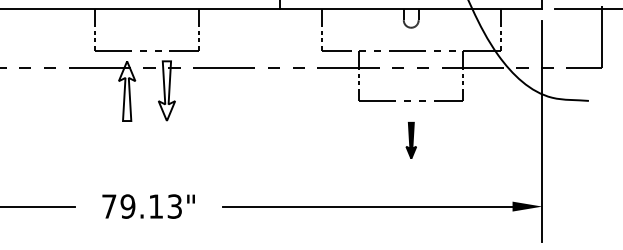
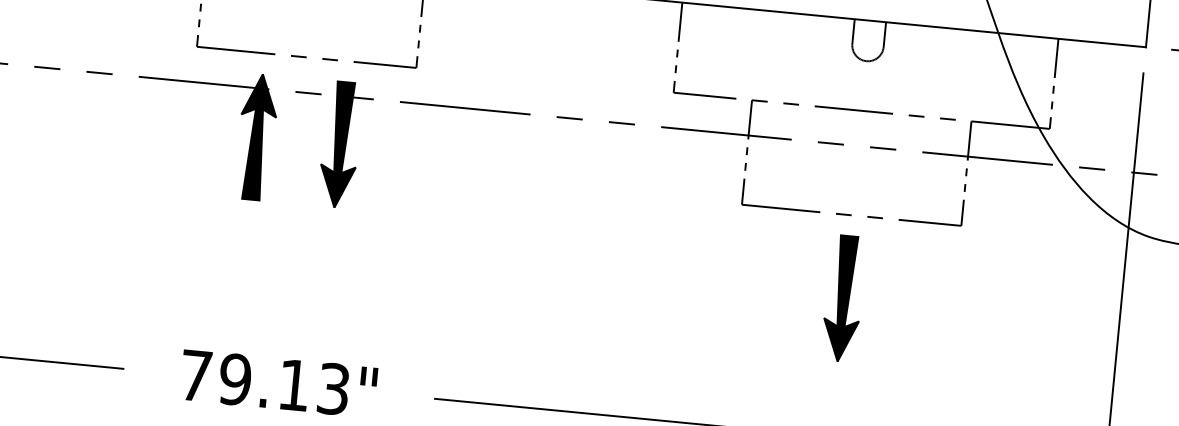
fill: (126, 91) -> (255, 137), added
fill: (166, 91) -> (339, 145), added
part: (411, 140) -> (844, 298), size x1.67

